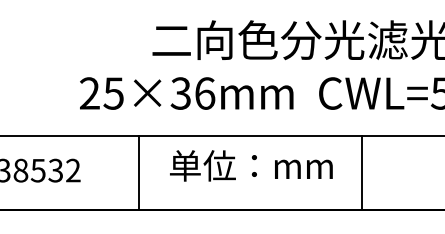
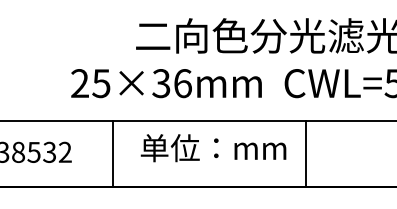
text: (251, 165) -> (213, 147), moved
line: (138, 172) -> (112, 154), moved
line: (362, 172) -> (306, 154), moved

